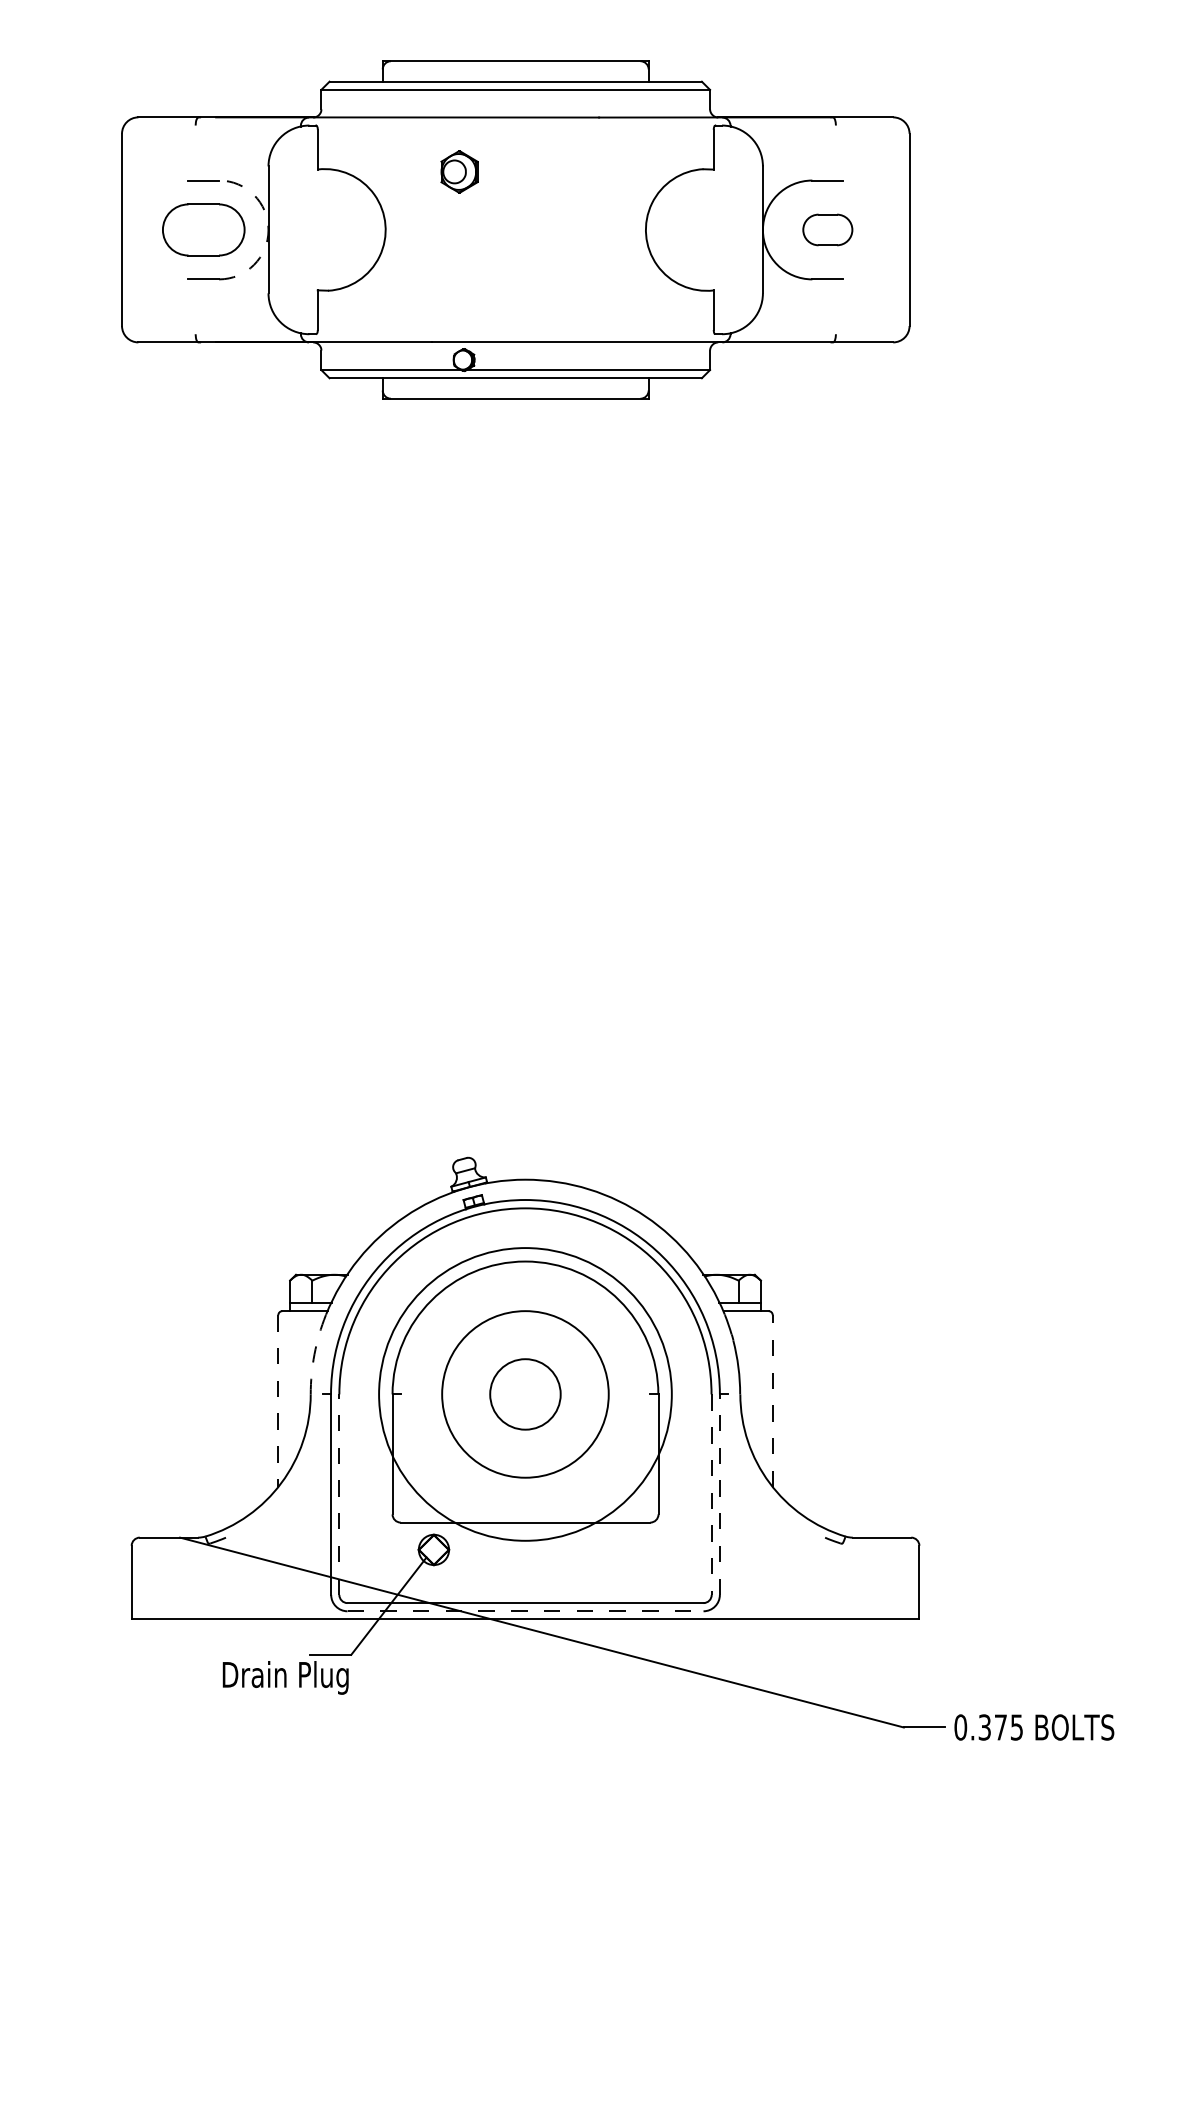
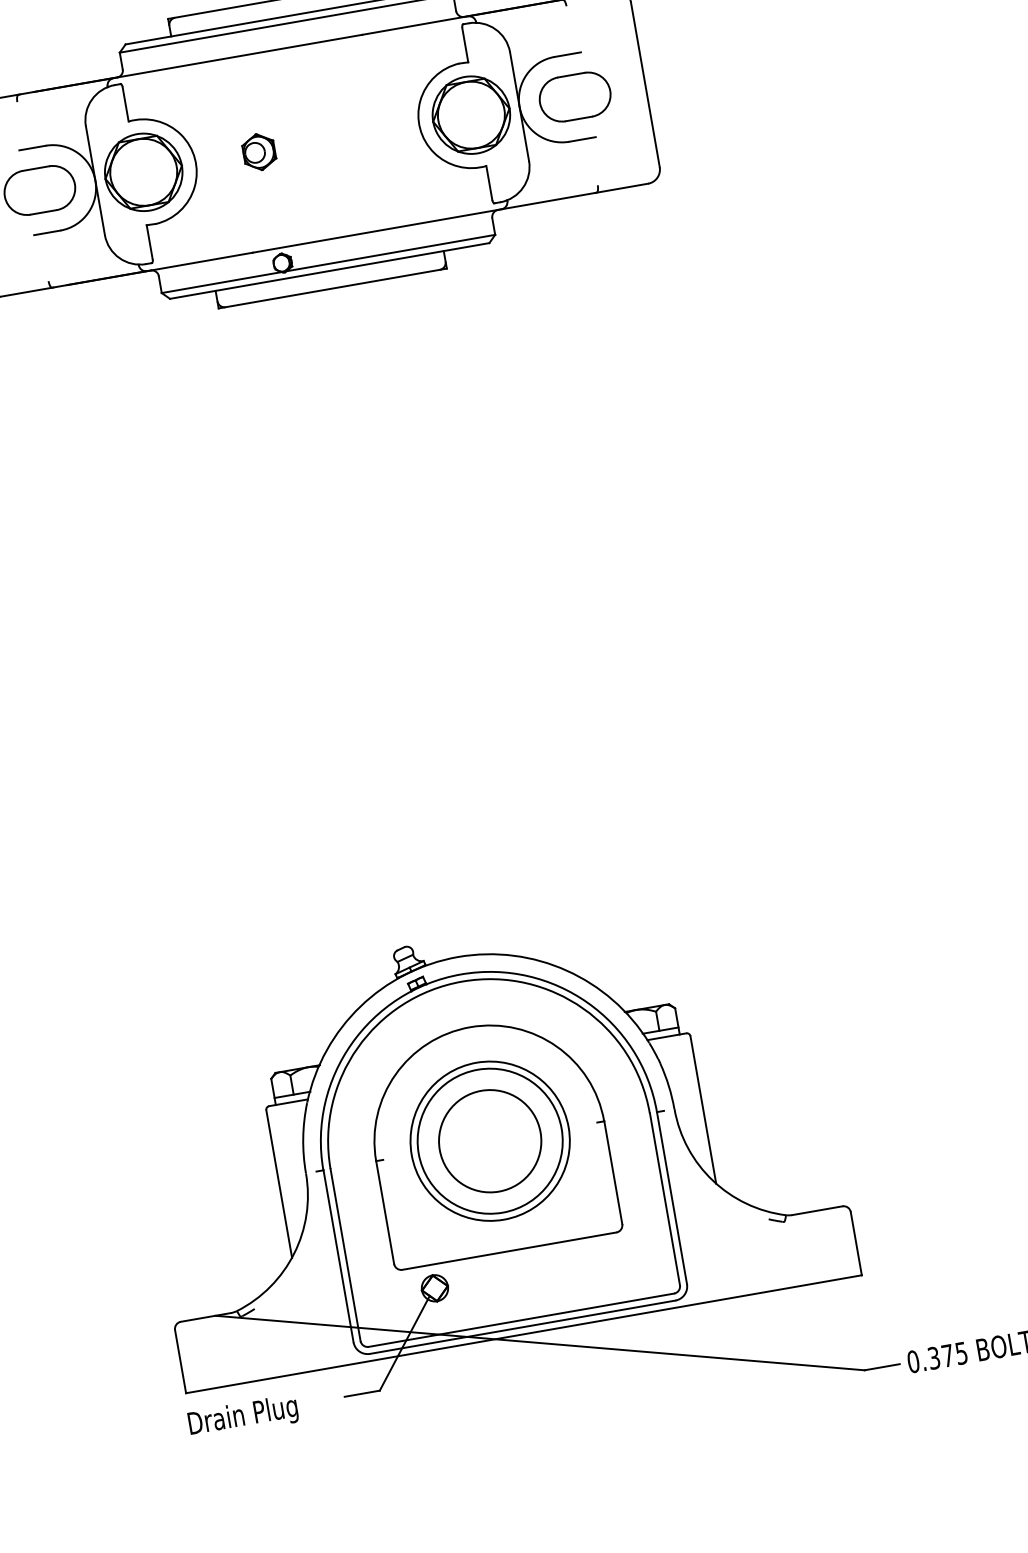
part: (459, 171) -> (259, 151), moved
arc: (268, 229) -> (95, 180), dashed -> solid
part: (324, 229) -> (143, 172), added
part: (706, 229) -> (471, 114), added
part: (827, 229) -> (574, 96), size x1.67
arc: (314, 1354) -> (303, 1138), dashed -> solid
circle: (524, 1393) -> (489, 1140), size x0.62
circle: (525, 1394) -> (490, 1141), size x1.67
line: (278, 1401) -> (279, 1184), dashed -> solid
line: (772, 1401) -> (703, 1110), dashed -> solid
line: (339, 1494) -> (345, 1254), dashed -> solid
line: (719, 1494) -> (671, 1198), dashed -> solid
line: (711, 1495) -> (664, 1200), dashed -> solid
line: (525, 1611) -> (522, 1327), dashed -> solid
text: (285, 1677) -> (243, 1416), moved

